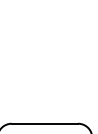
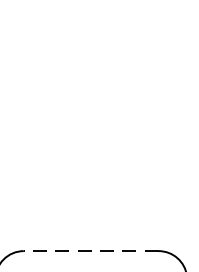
line: (44, 123) -> (90, 250), solid -> dashed

